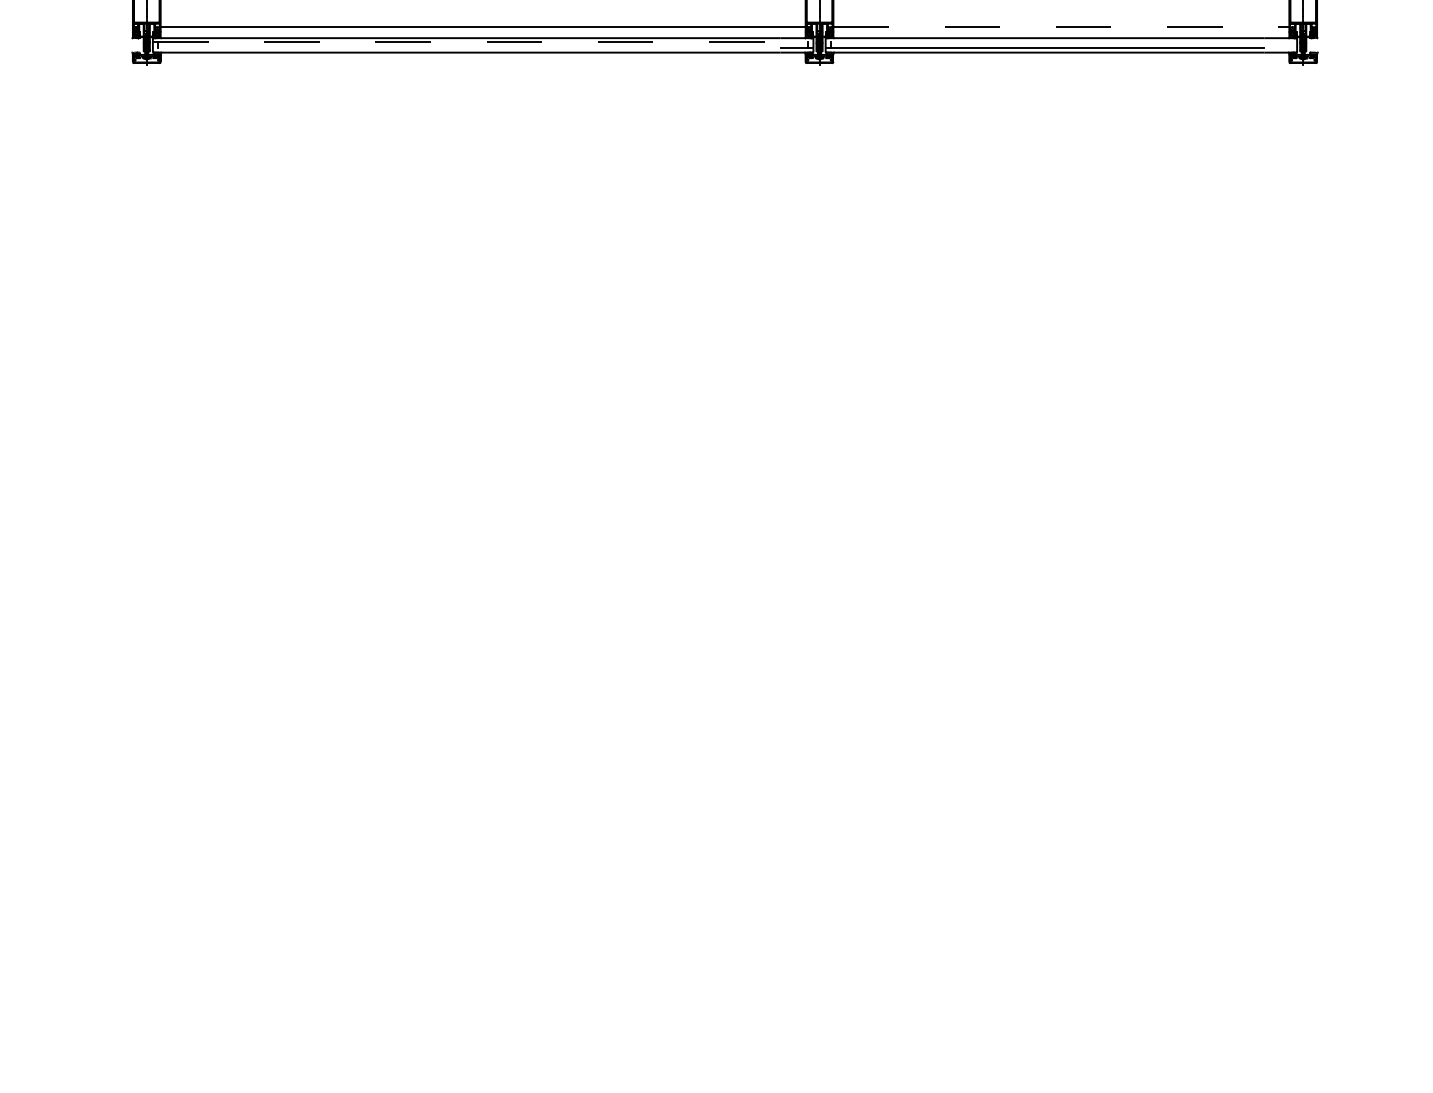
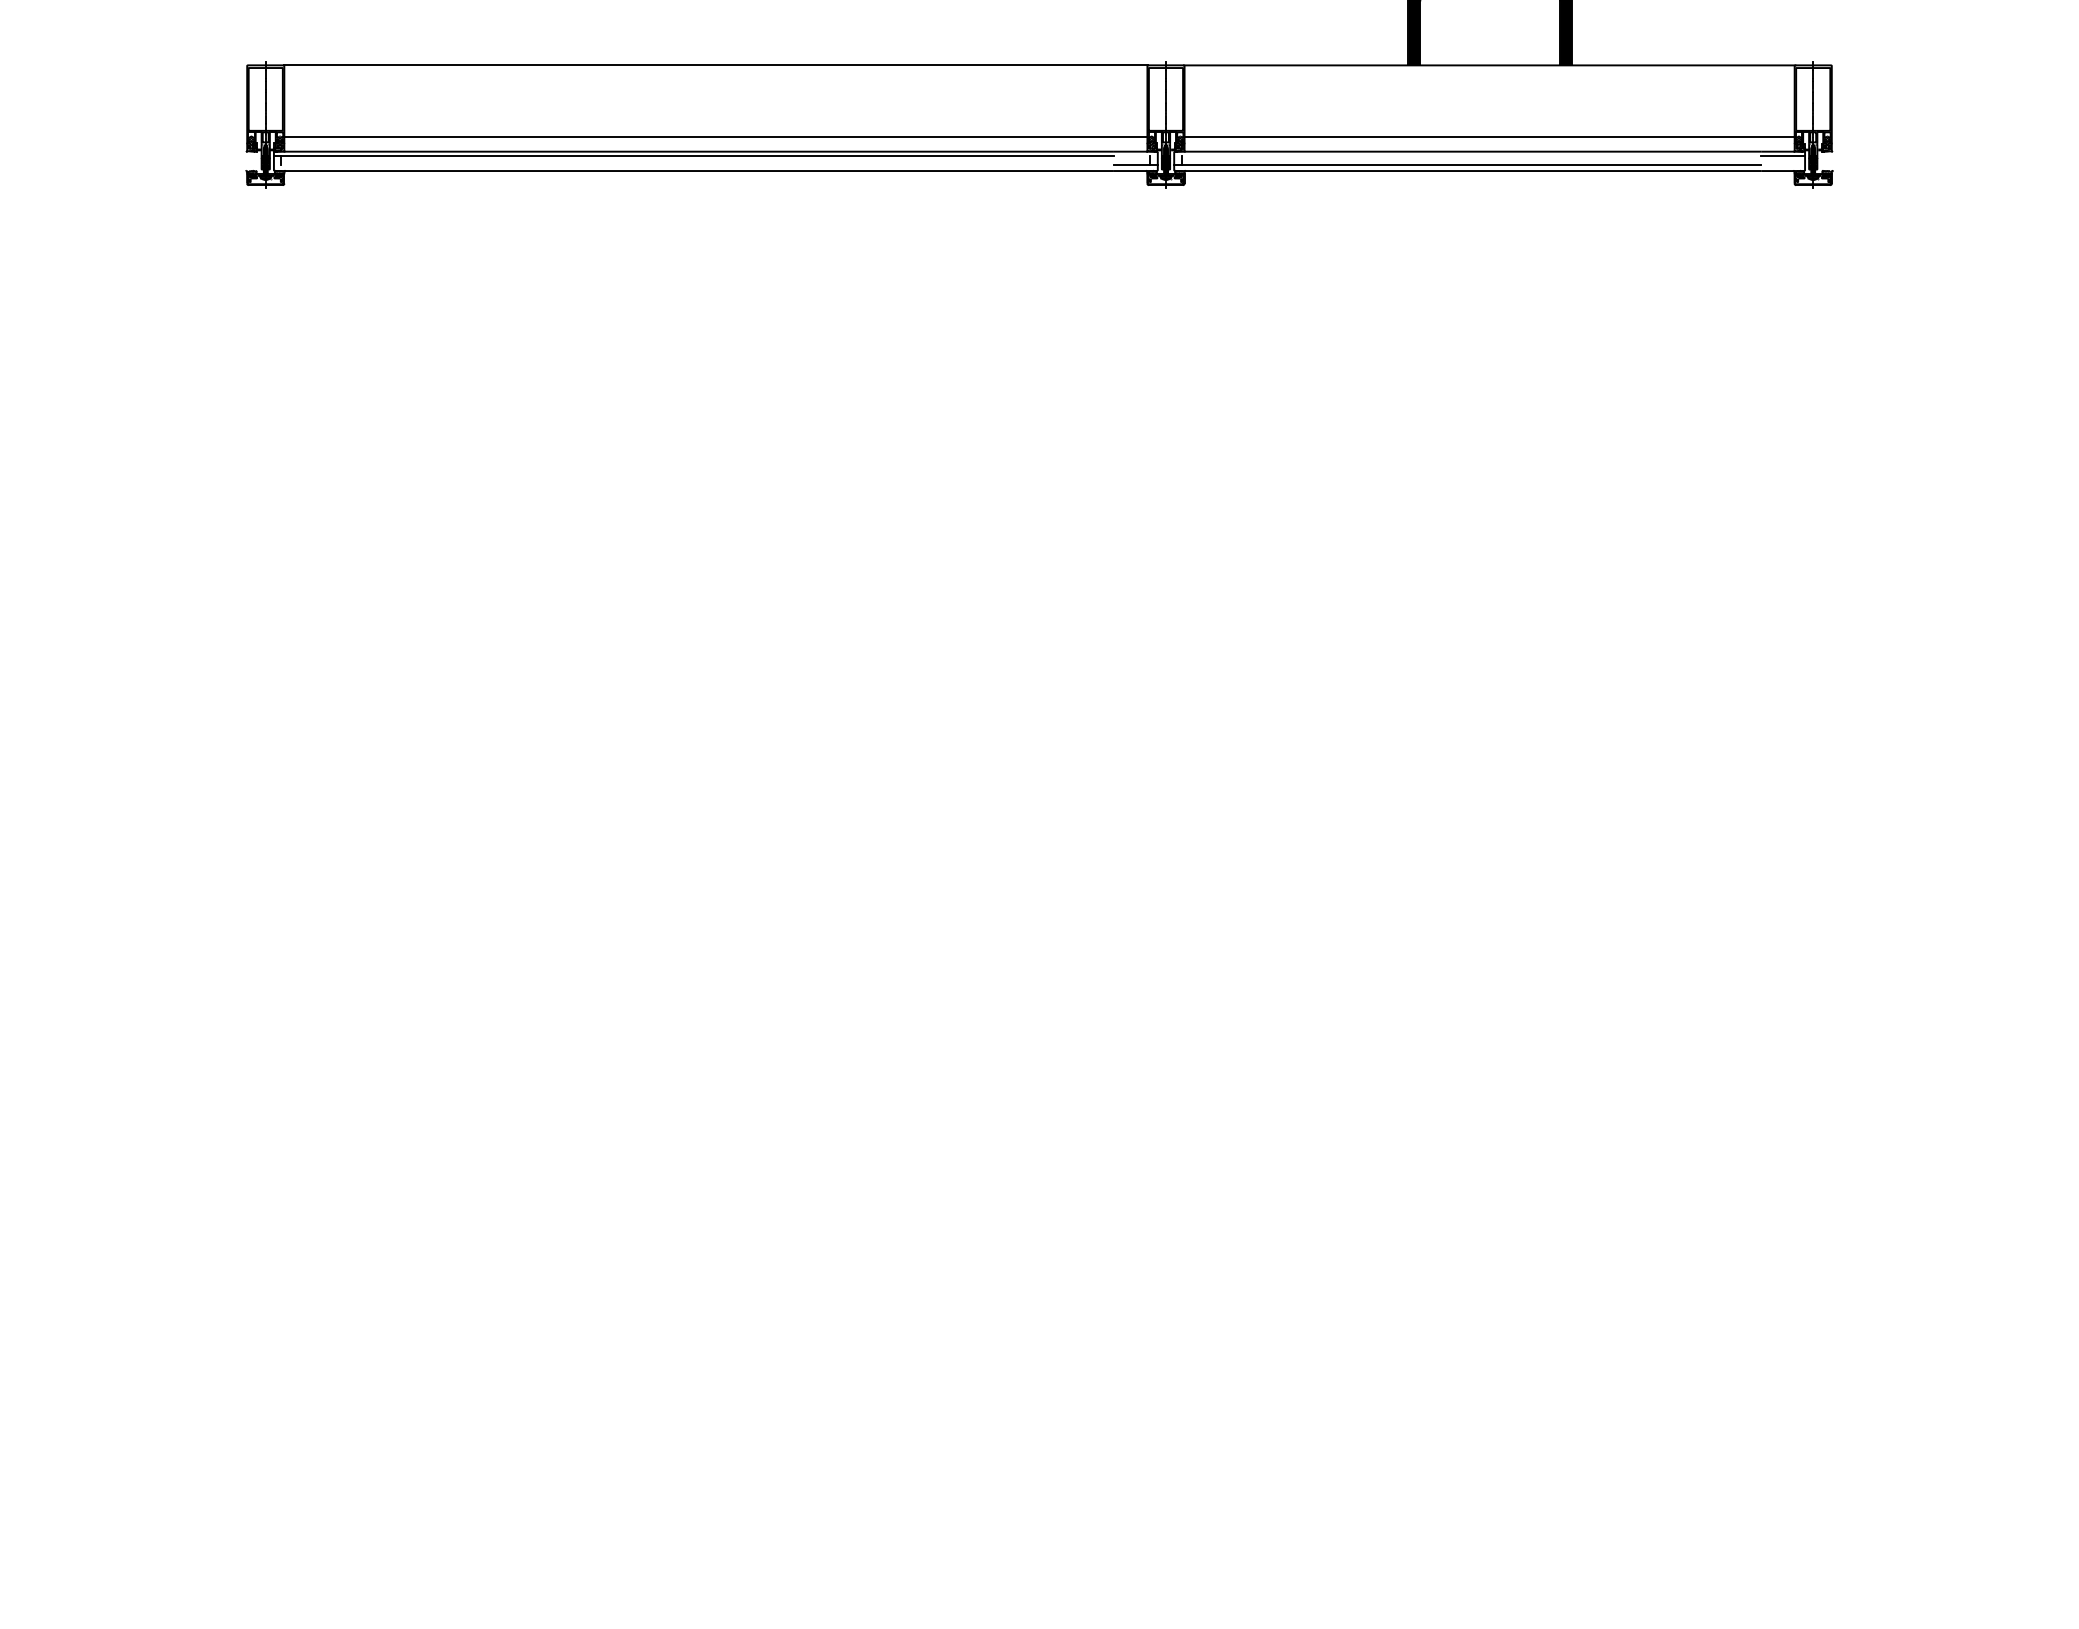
line: (1062, 26) -> (1490, 136), dashed -> solid
line: (466, 41) -> (693, 156), dashed -> solid
line: (1281, 41) -> (1783, 156), added

